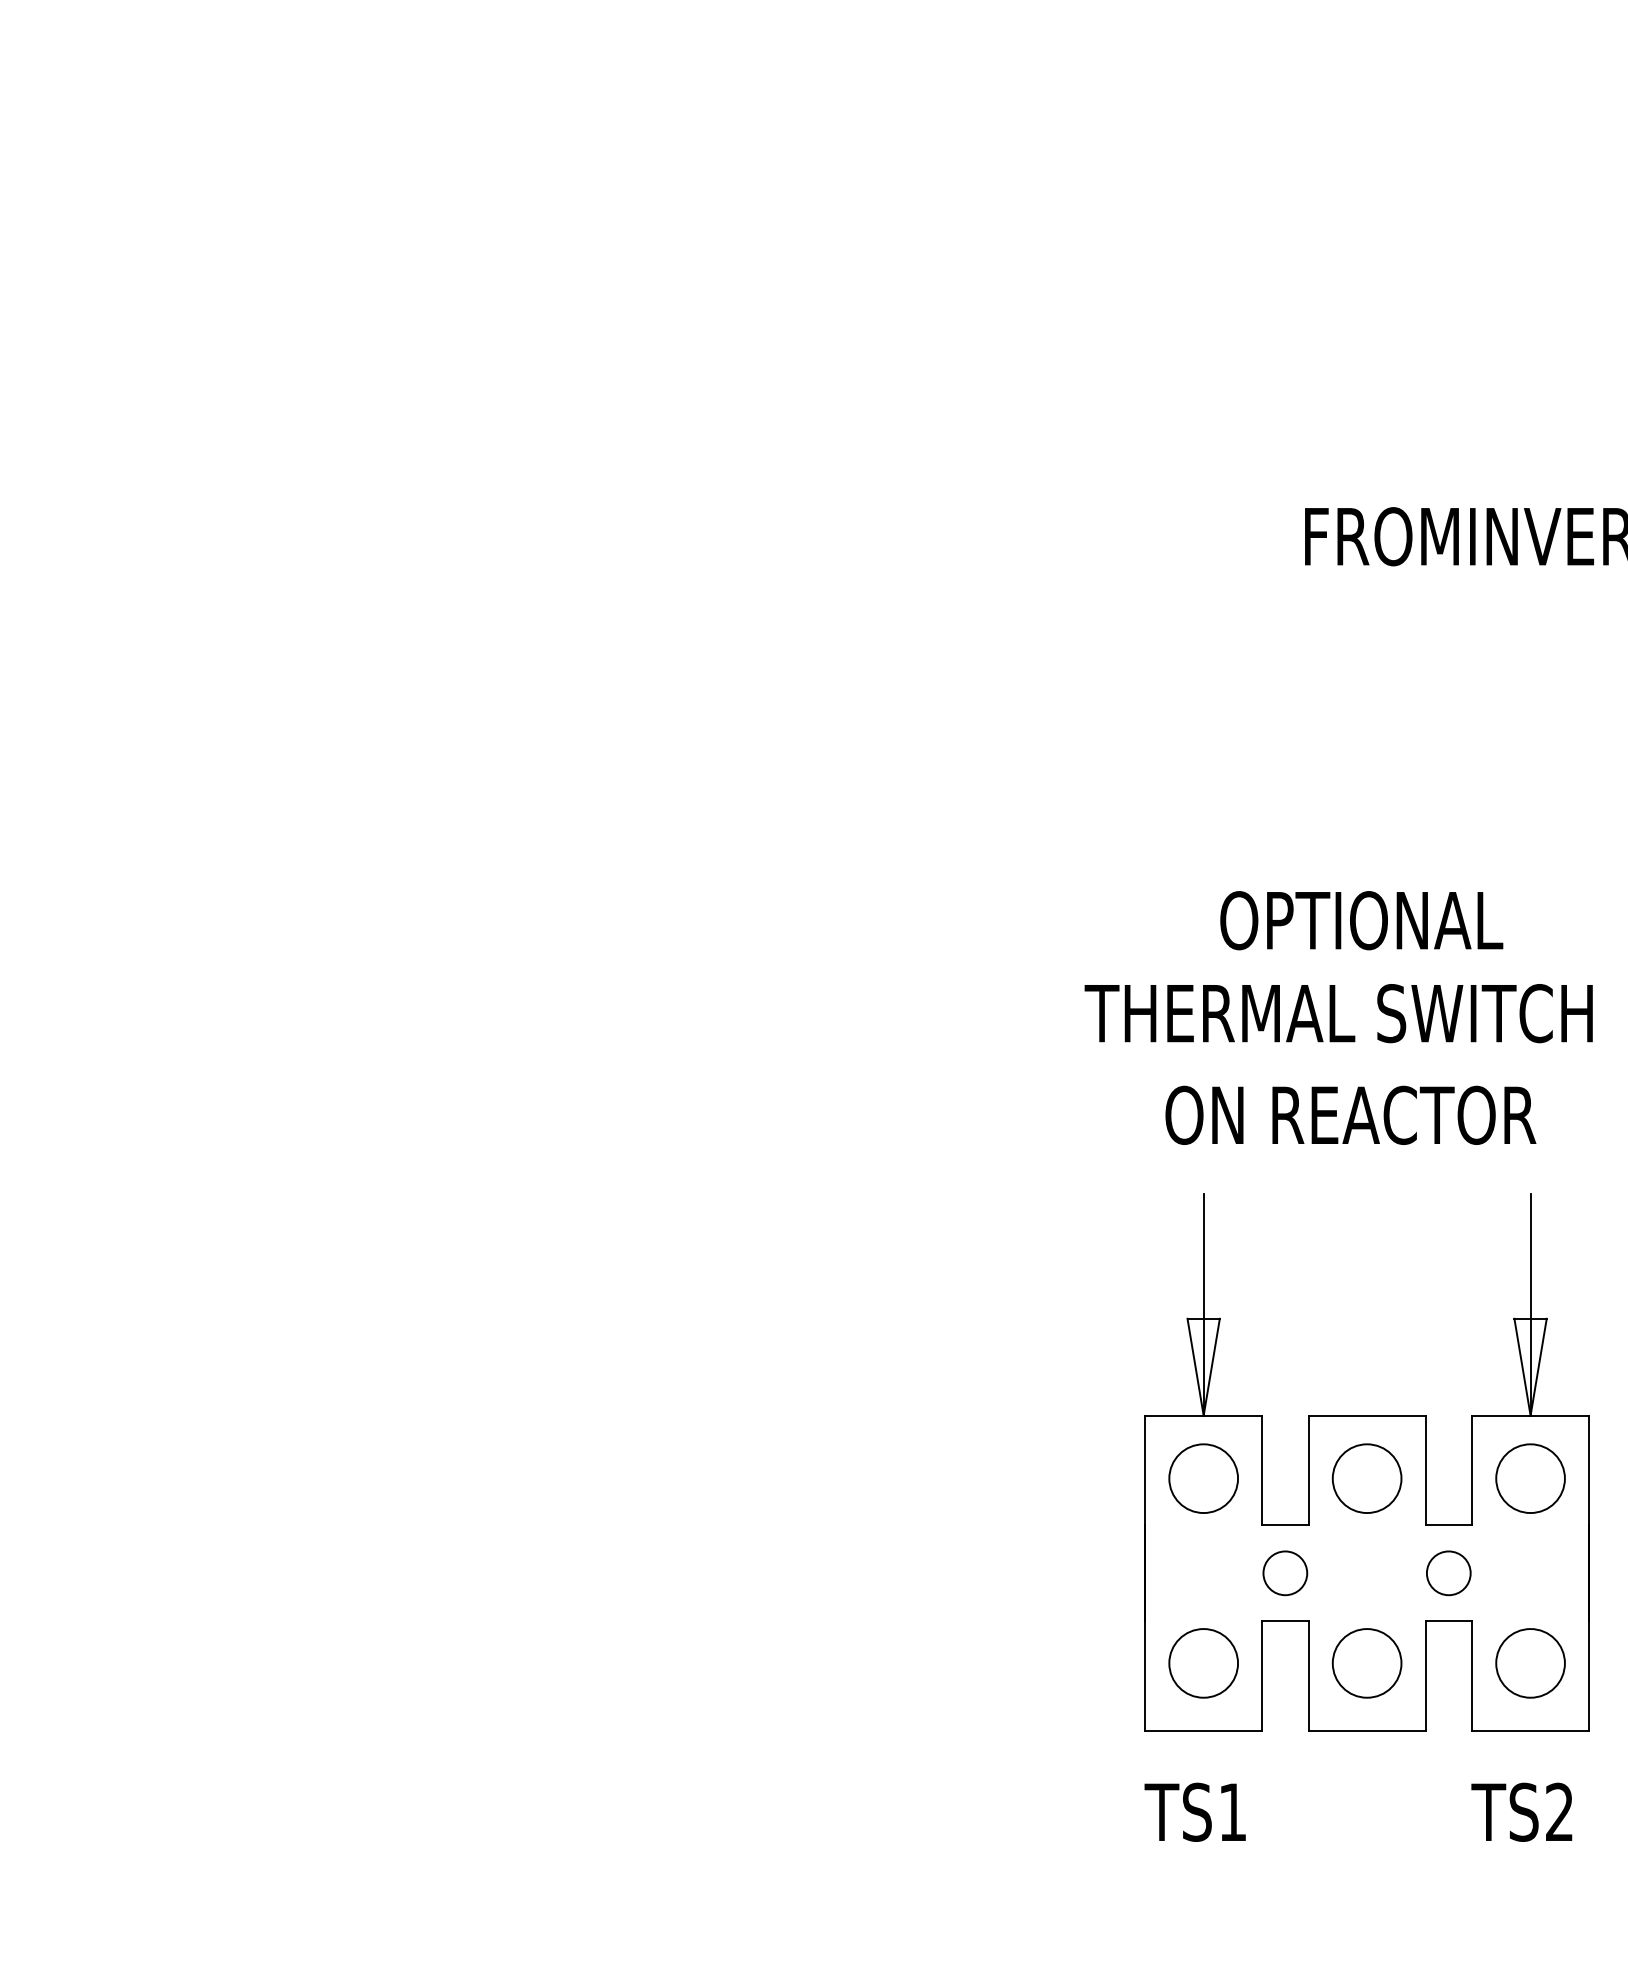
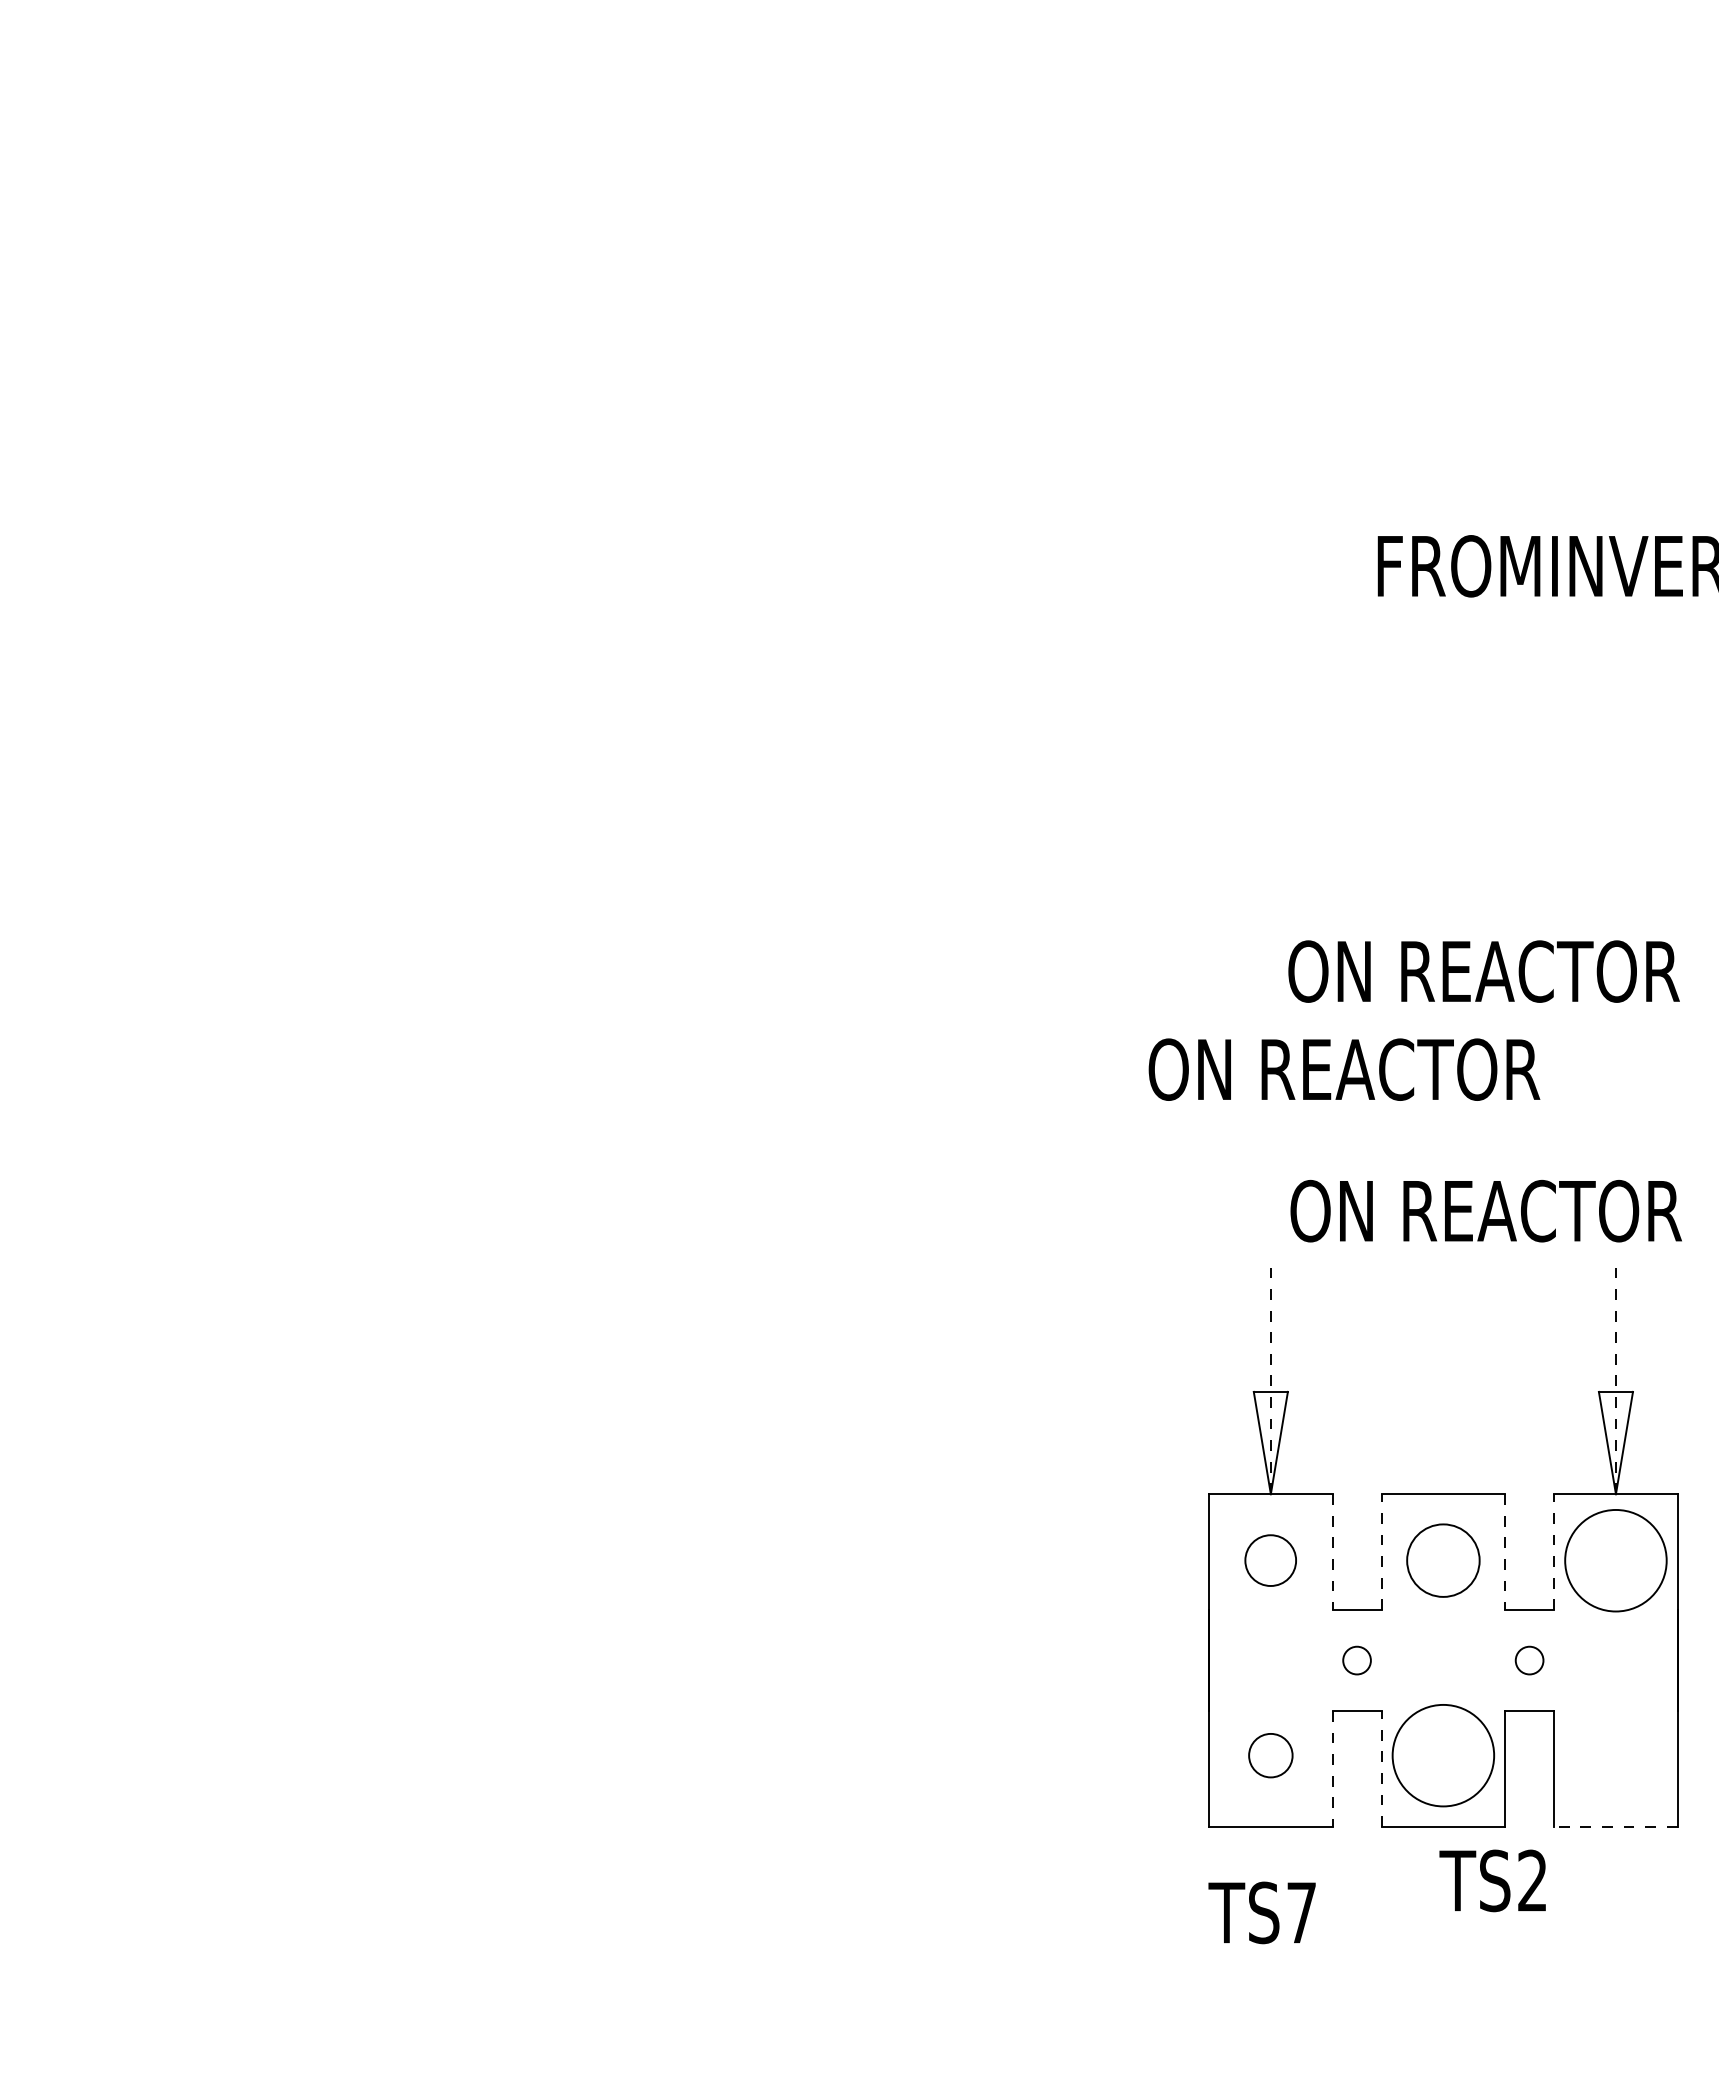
text: (1431, 920) -> (1511, 971), OPTIONAL -> ON REACTOR
text: (1338, 1013) -> (1413, 1069), THERMAL SWITCH -> ON REACTOR
text: (1350, 1115) -> (1485, 1211), moved
line: (1203, 1304) -> (1270, 1376), solid -> dashed
line: (1530, 1304) -> (1615, 1376), solid -> dashed
line: (1262, 1470) -> (1332, 1552), solid -> dashed
line: (1308, 1470) -> (1381, 1552), solid -> dashed
line: (1425, 1470) -> (1505, 1552), solid -> dashed
line: (1472, 1470) -> (1554, 1552), solid -> dashed
circle: (1203, 1478) -> (1270, 1560), size x0.7
circle: (1530, 1478) -> (1615, 1560), size x1.4
circle: (1284, 1573) -> (1356, 1660), size x0.6
circle: (1448, 1573) -> (1529, 1660), size x0.6
circle: (1203, 1663) -> (1270, 1755), size x0.6
circle: (1367, 1663) -> (1443, 1755), size x1.4
circle: (1530, 1663) -> (1615, 1755), removed
line: (1262, 1676) -> (1332, 1769), solid -> dashed
line: (1308, 1676) -> (1381, 1769), solid -> dashed
line: (1530, 1730) -> (1615, 1826), solid -> dashed
text: (1232, 1811) -> (1301, 1912), TS1 -> TS7
text: (1521, 1811) -> (1492, 1880), moved

